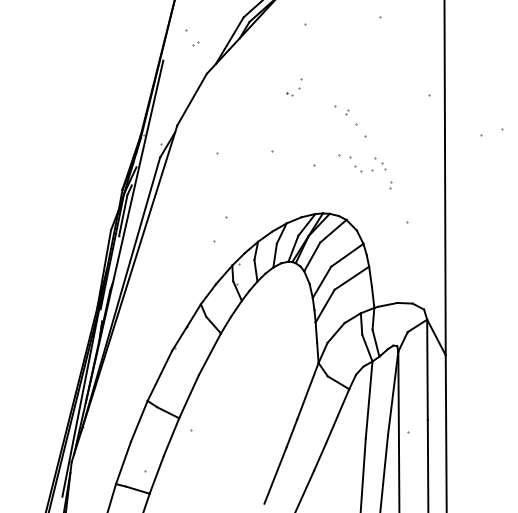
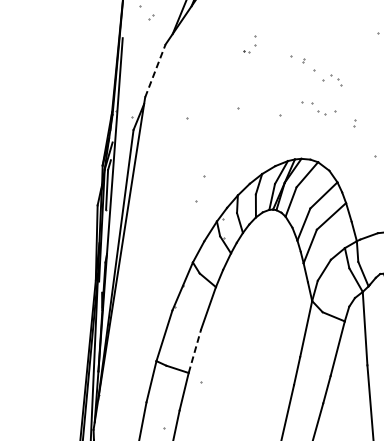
line: (192, 99) -> (155, 70), solid -> dashed
part: (380, 163) -> (336, 79), moved
line: (189, 396) -> (195, 350), solid -> dashed

